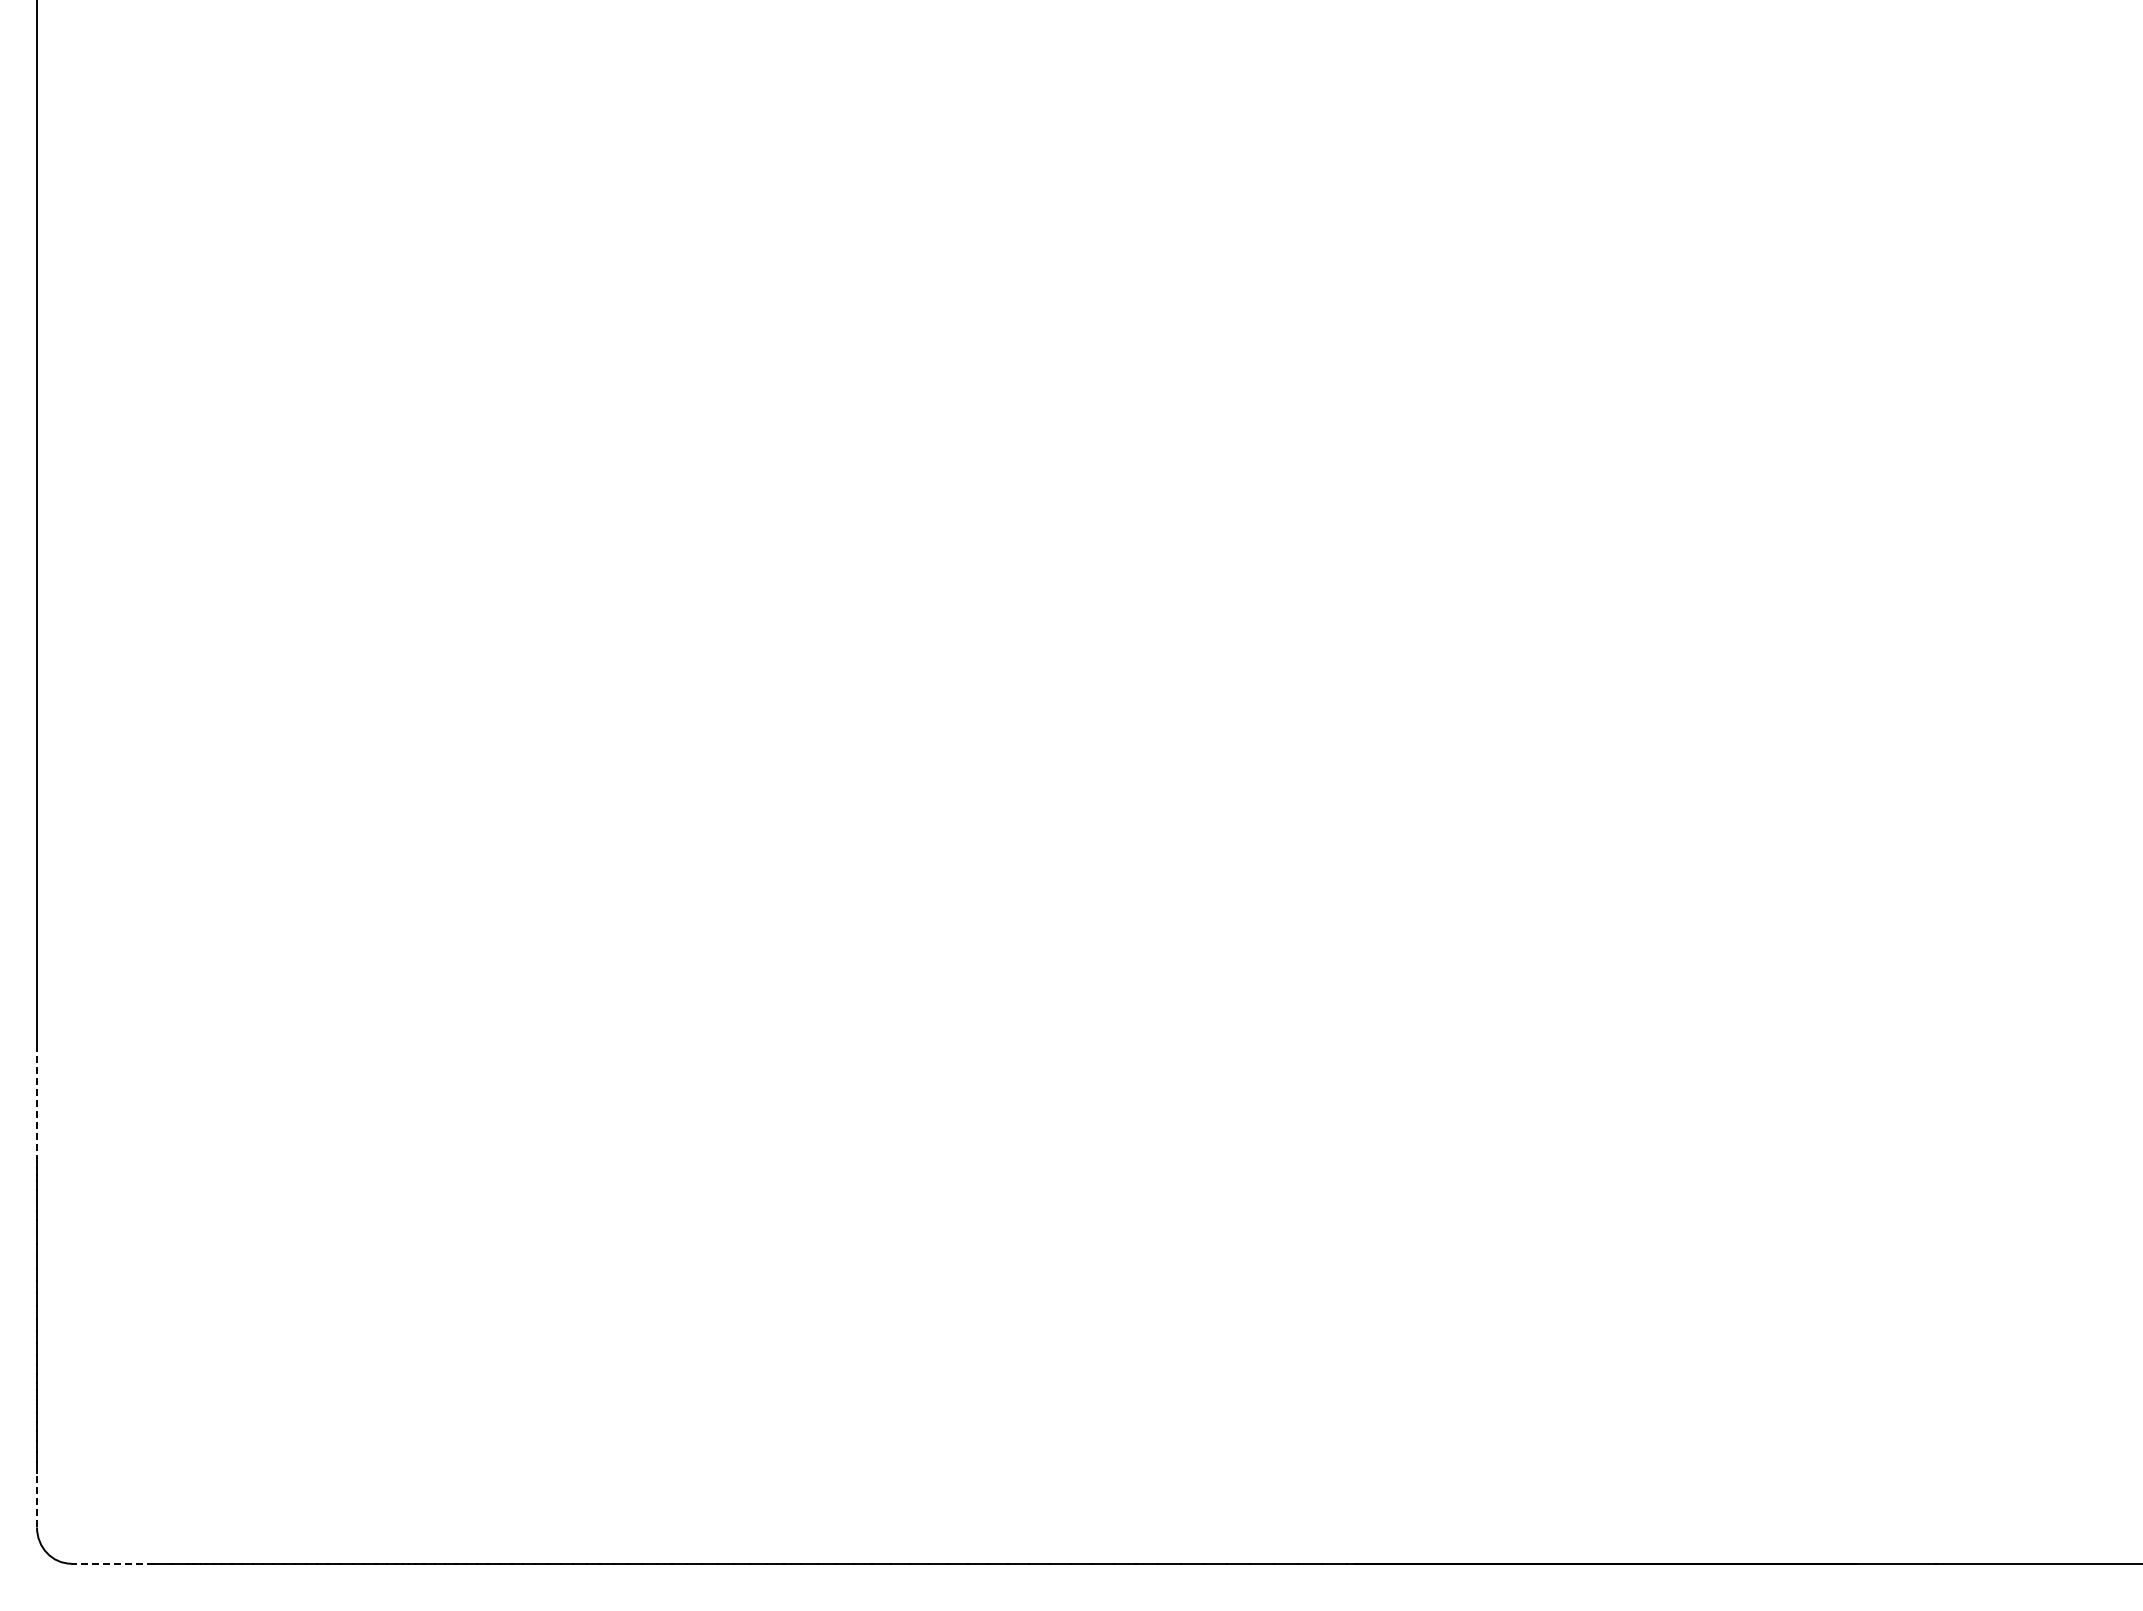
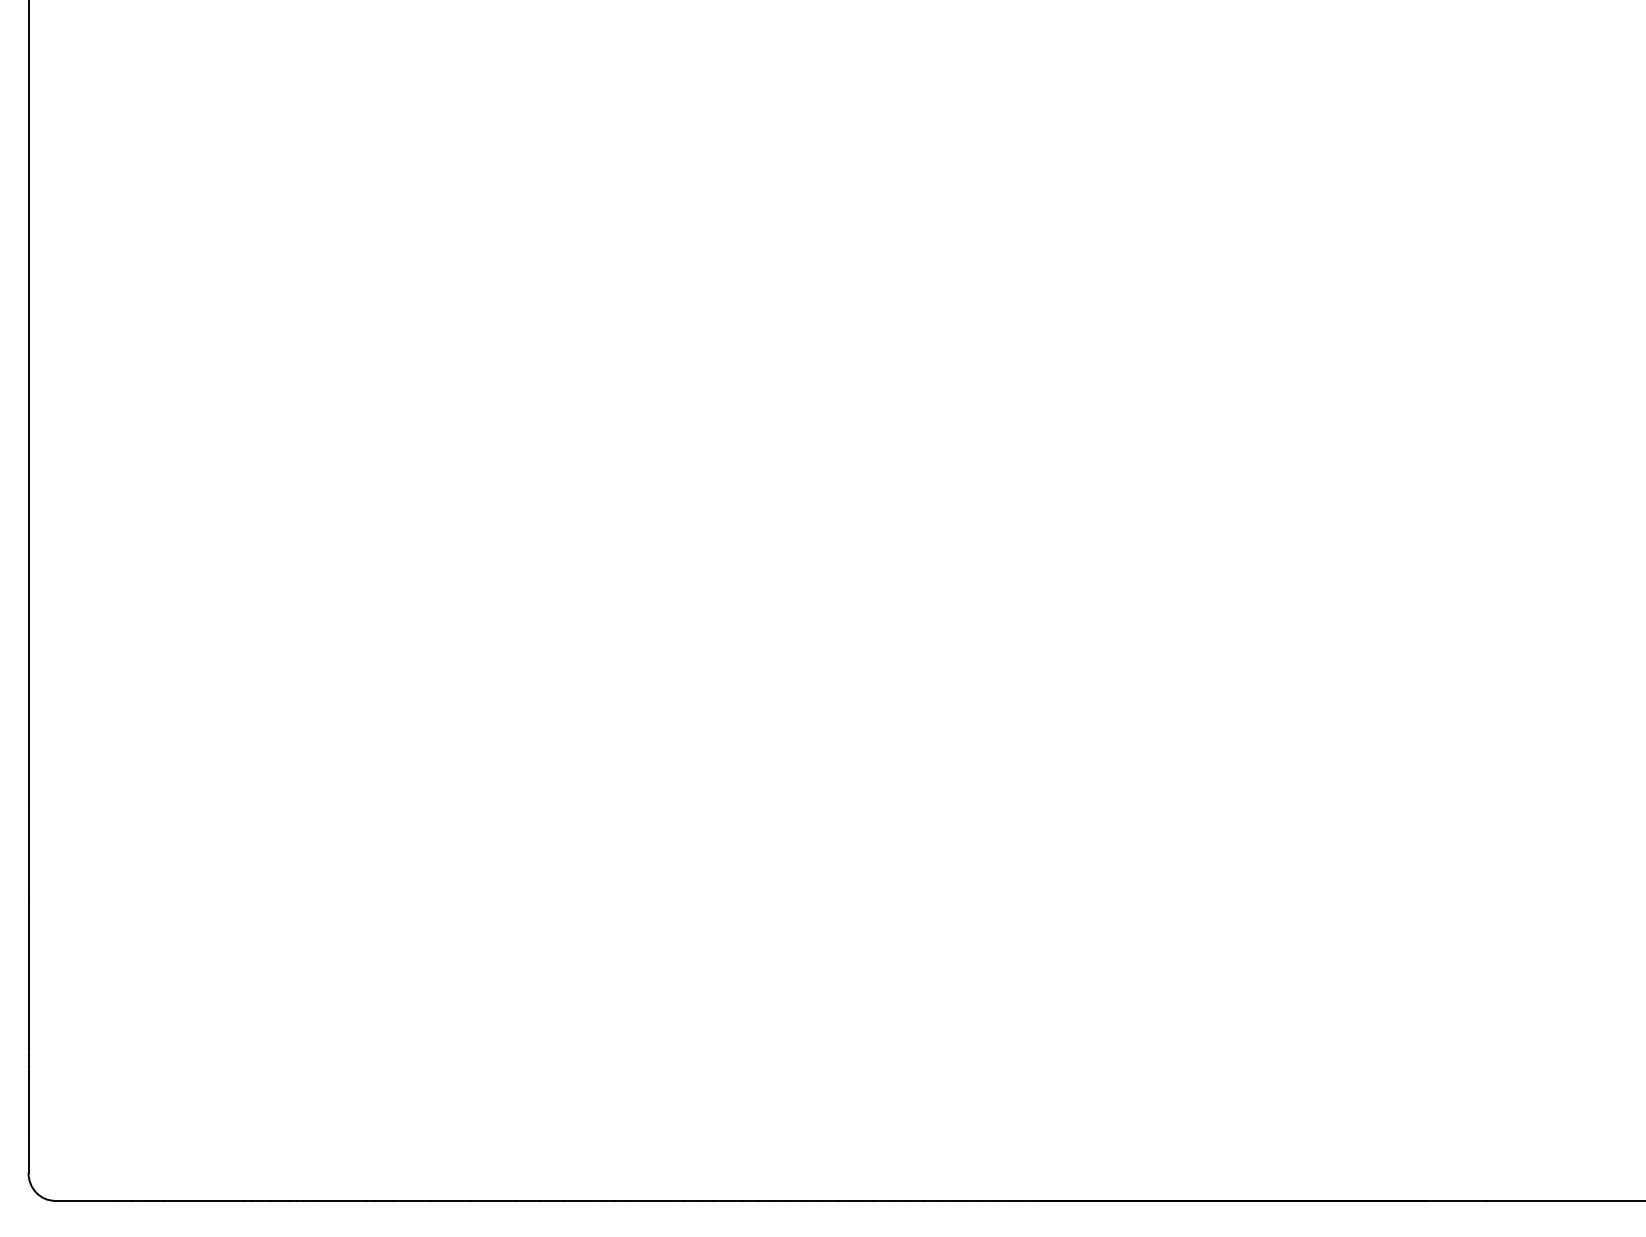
line: (37, 1105) -> (28, 848), dashed -> solid
line: (37, 1499) -> (28, 1151), dashed -> solid
line: (112, 1563) -> (86, 1200), dashed -> solid

